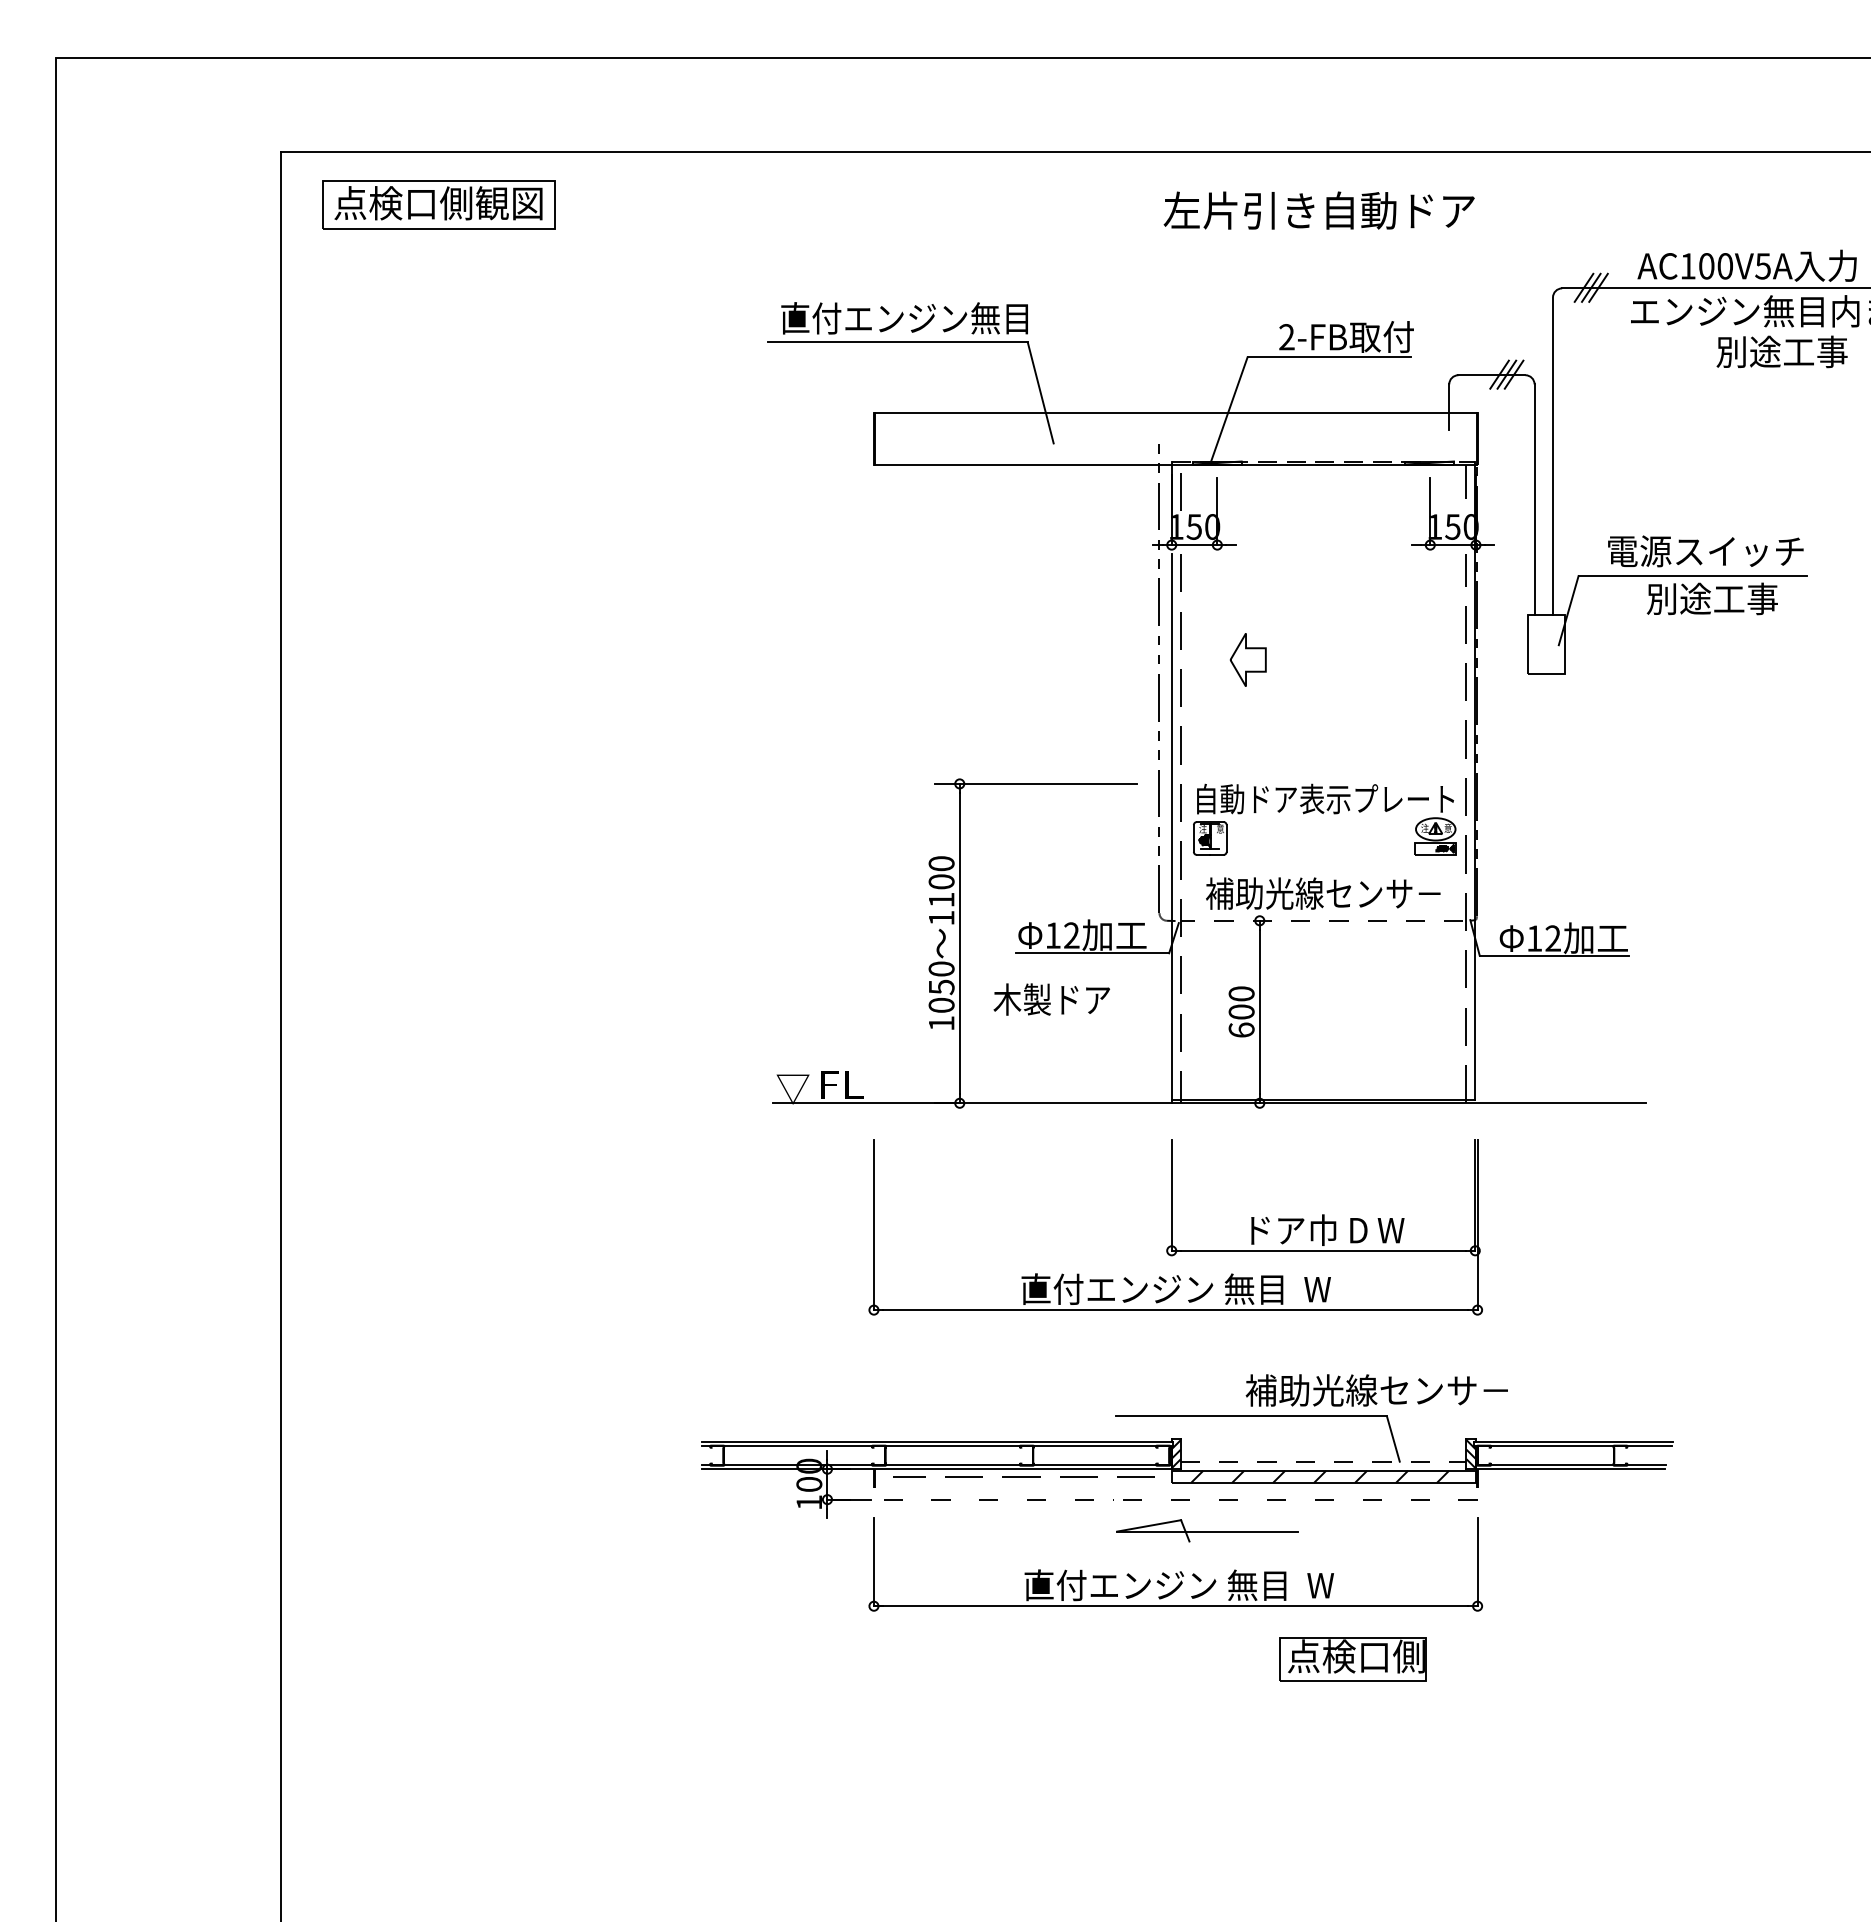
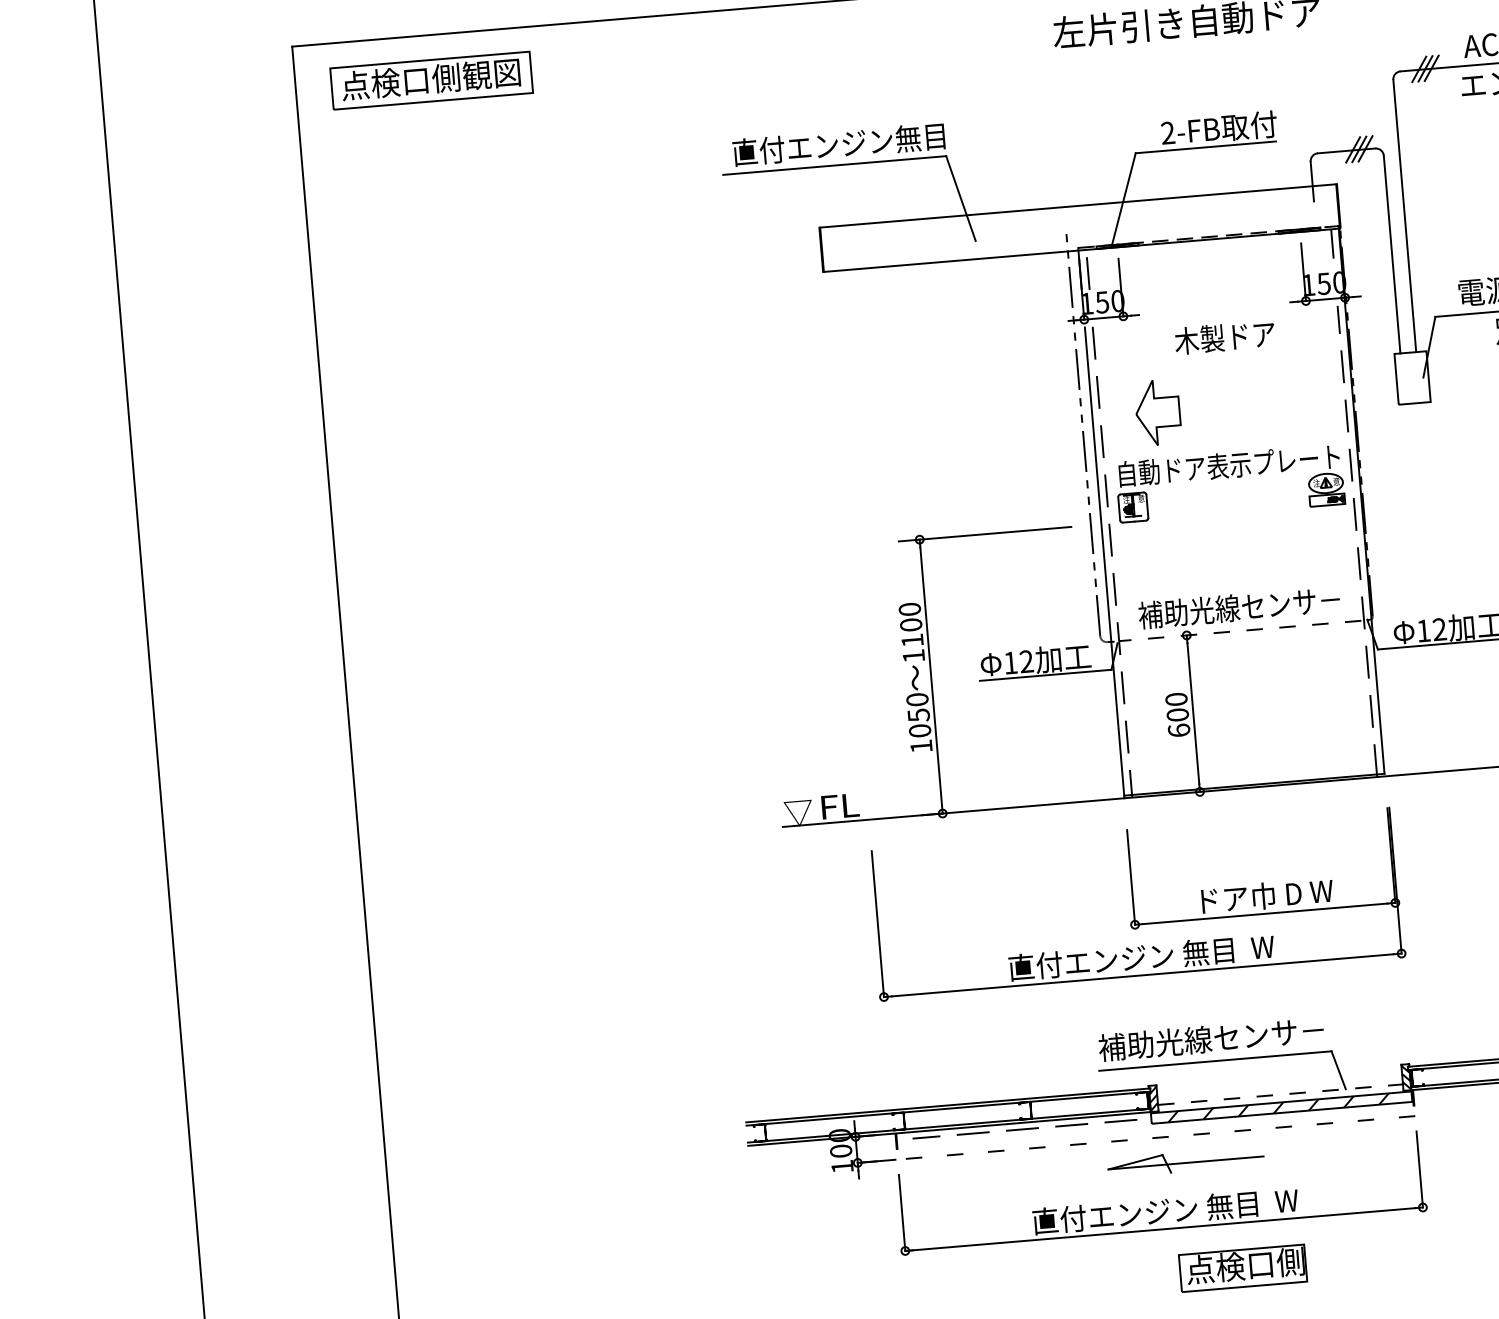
part: (1248, 659) -> (1158, 412), size x1.43
part: (1323, 813) -> (1228, 477), moved
text: (1051, 999) -> (1224, 337), moved
text: (1376, 1390) -> (1210, 1039), moved
part: (1352, 1659) -> (1242, 1268), moved

